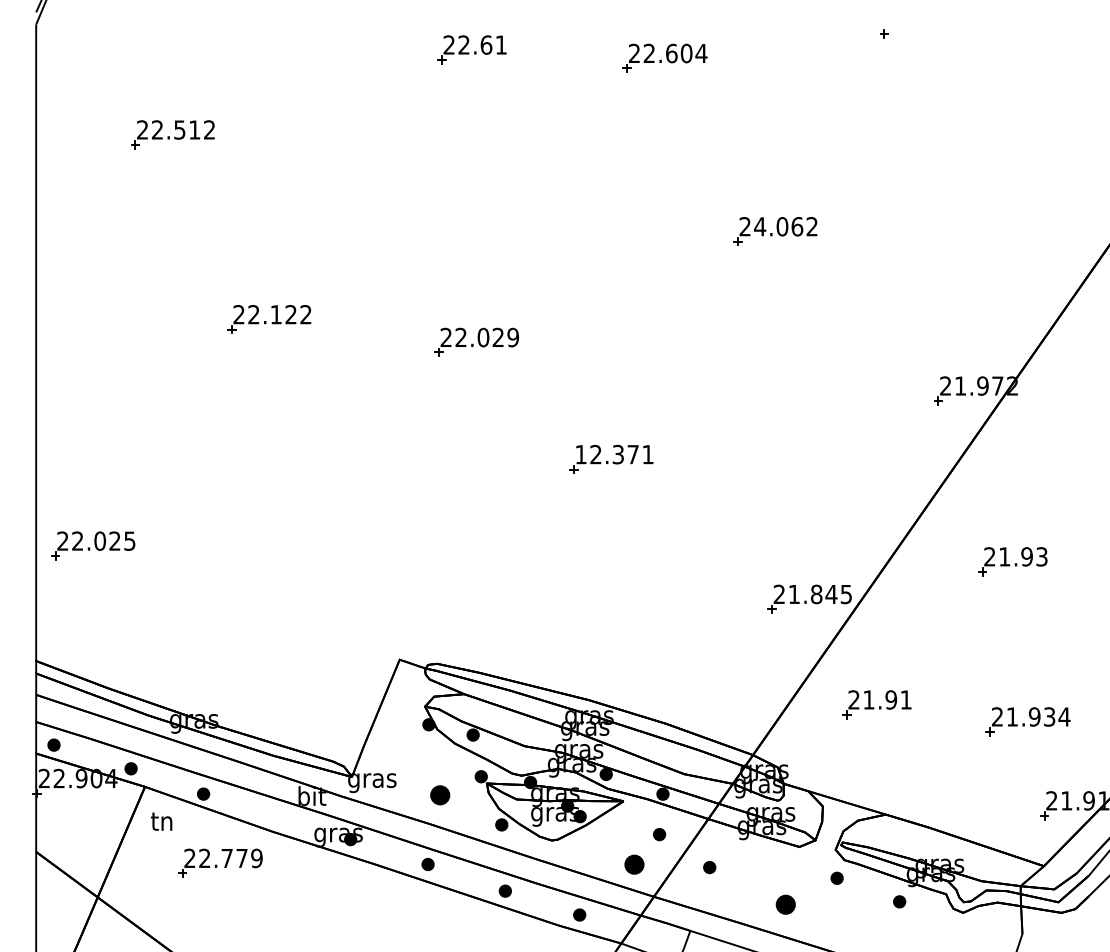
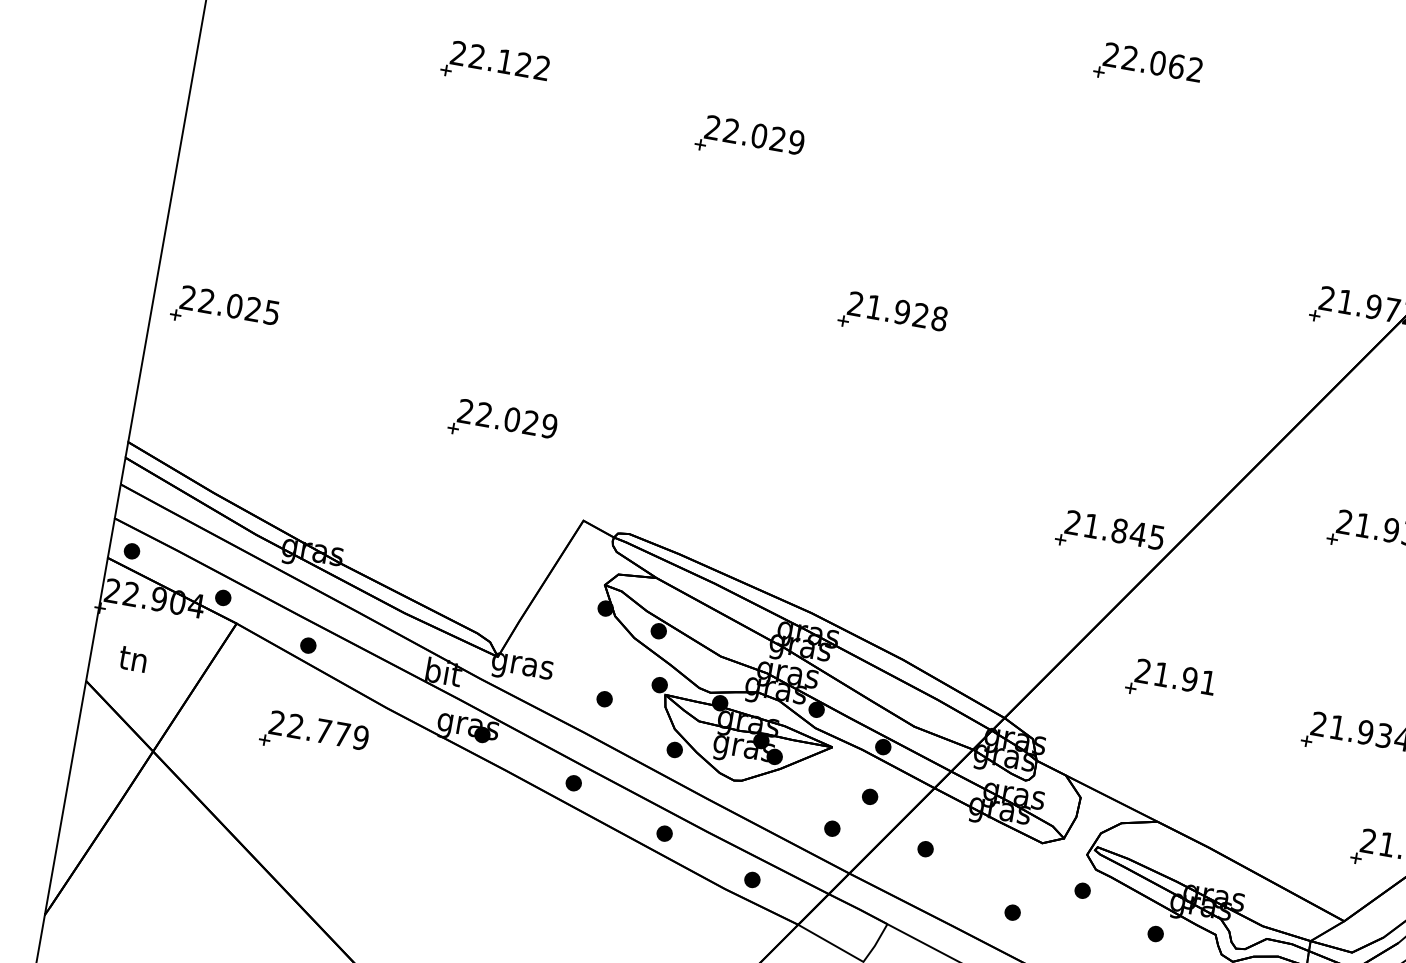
text: (759, 226) -> (1129, 57), 24.062 -> 22.062
text: (614, 454) -> (897, 311), 12.371 -> 21.928
part: (323, 595) -> (502, 423), added
part: (440, 794) -> (604, 698), size x0.62
text: (161, 821) -> (132, 659), moved
part: (634, 863) -> (832, 827), size x0.62
part: (785, 904) -> (1012, 912), size x0.62

